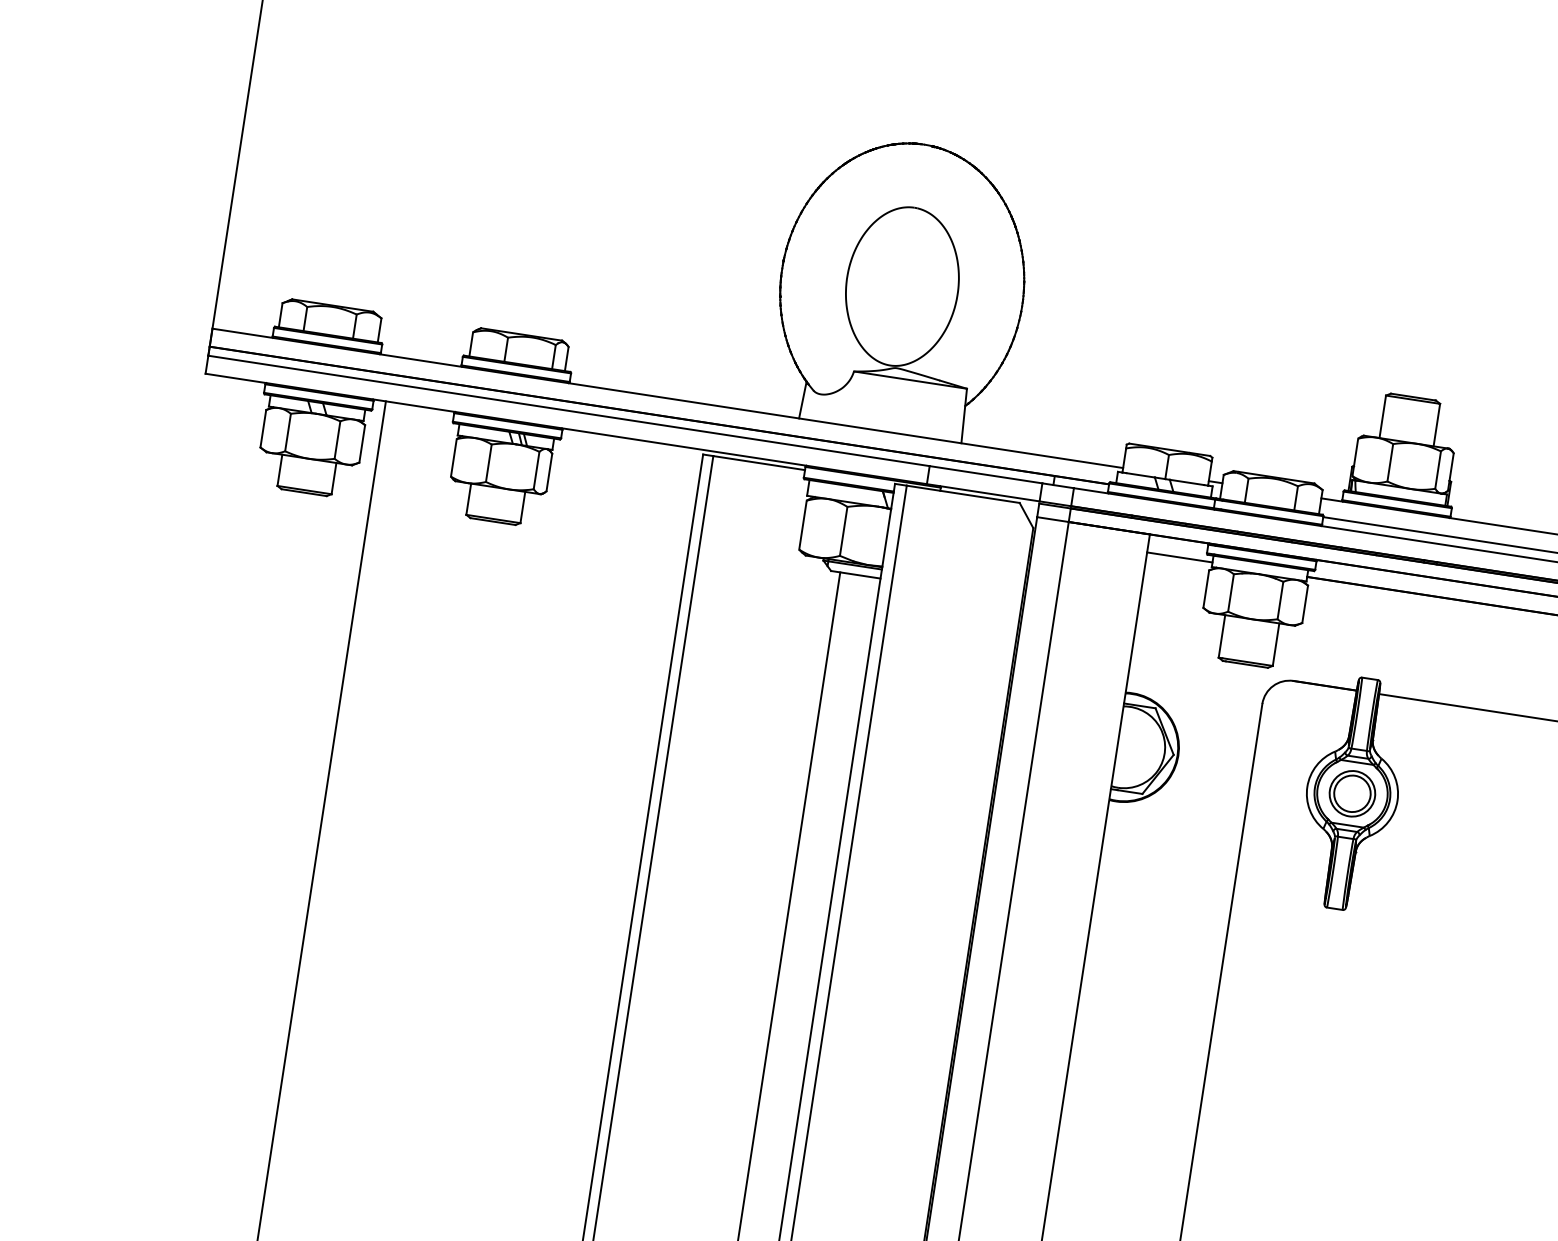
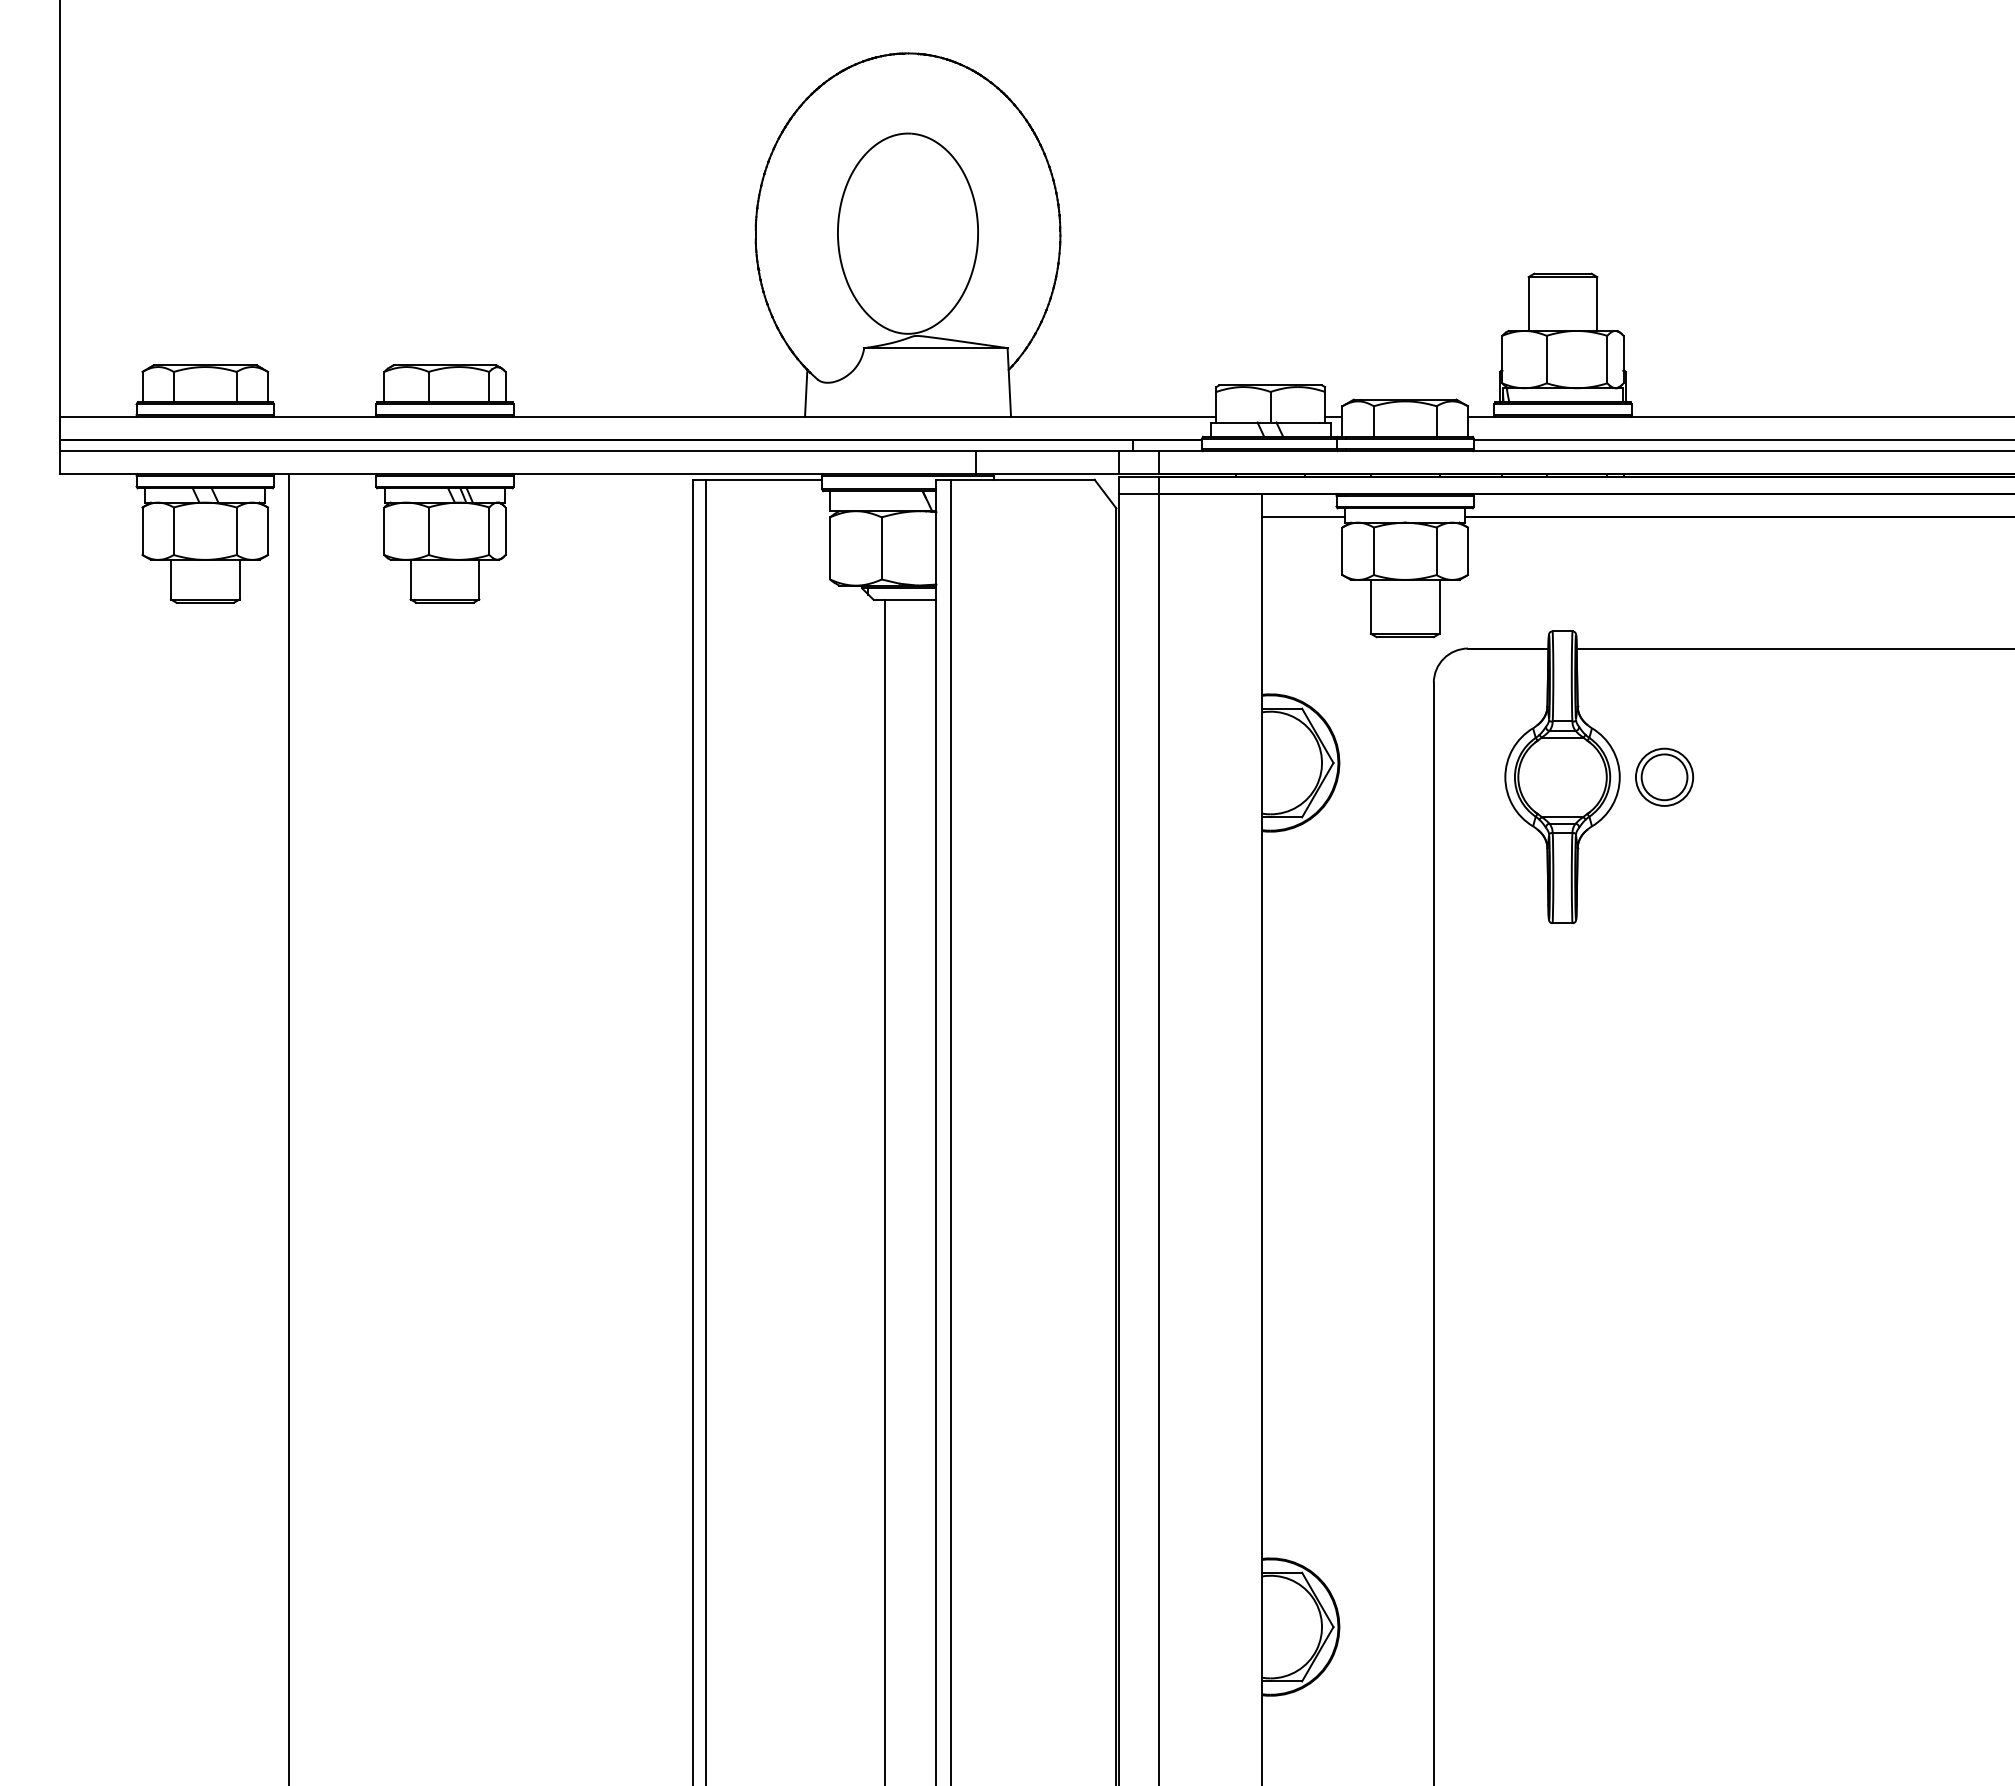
part: (1352, 793) -> (1664, 776), moved

